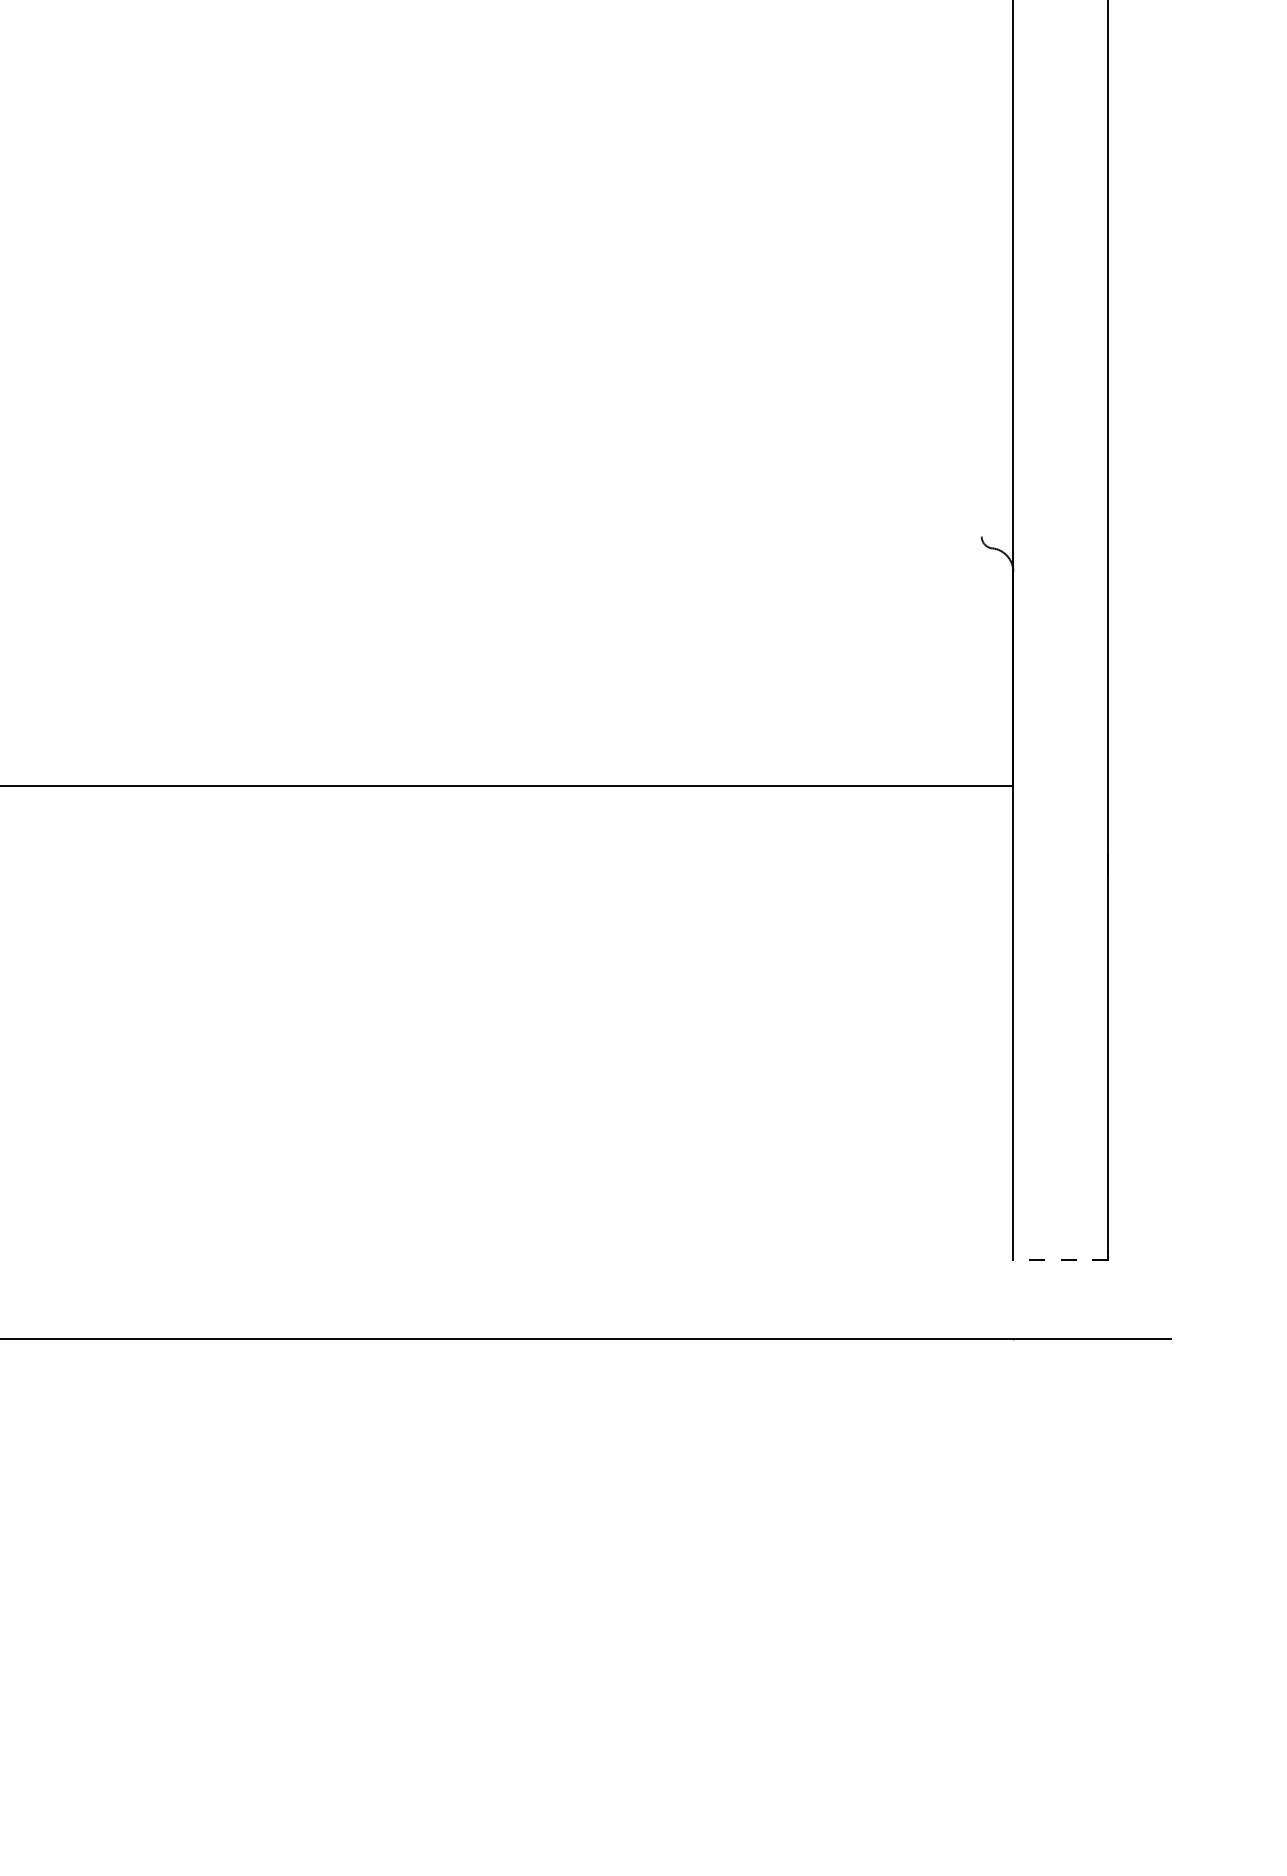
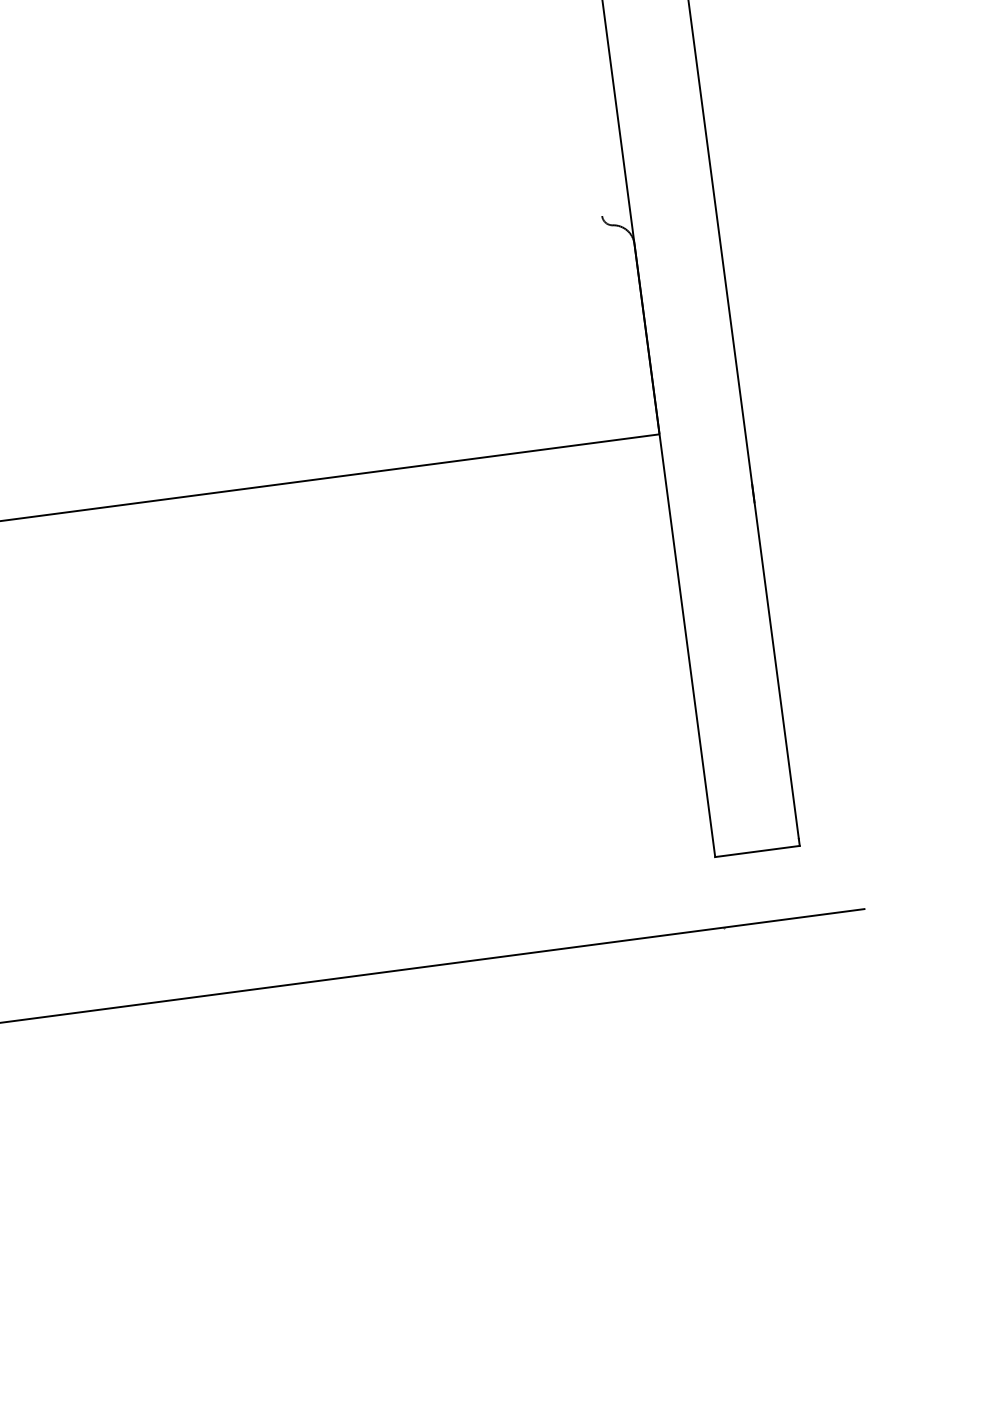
line: (1060, 1260) -> (757, 851), dashed -> solid

